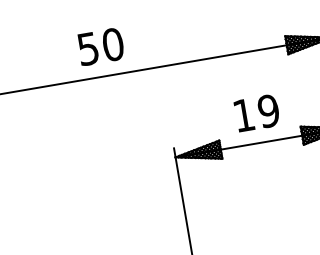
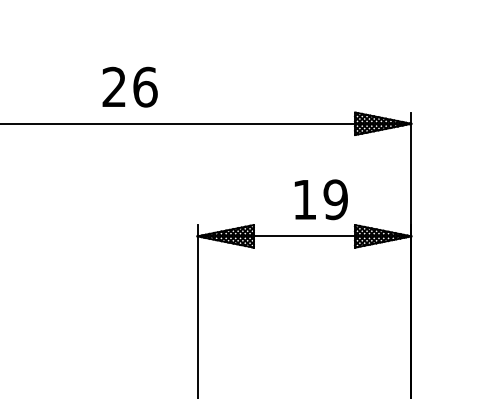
text: (100, 46) -> (129, 86), 50 -> 26
text: (256, 113) -> (320, 199), moved

